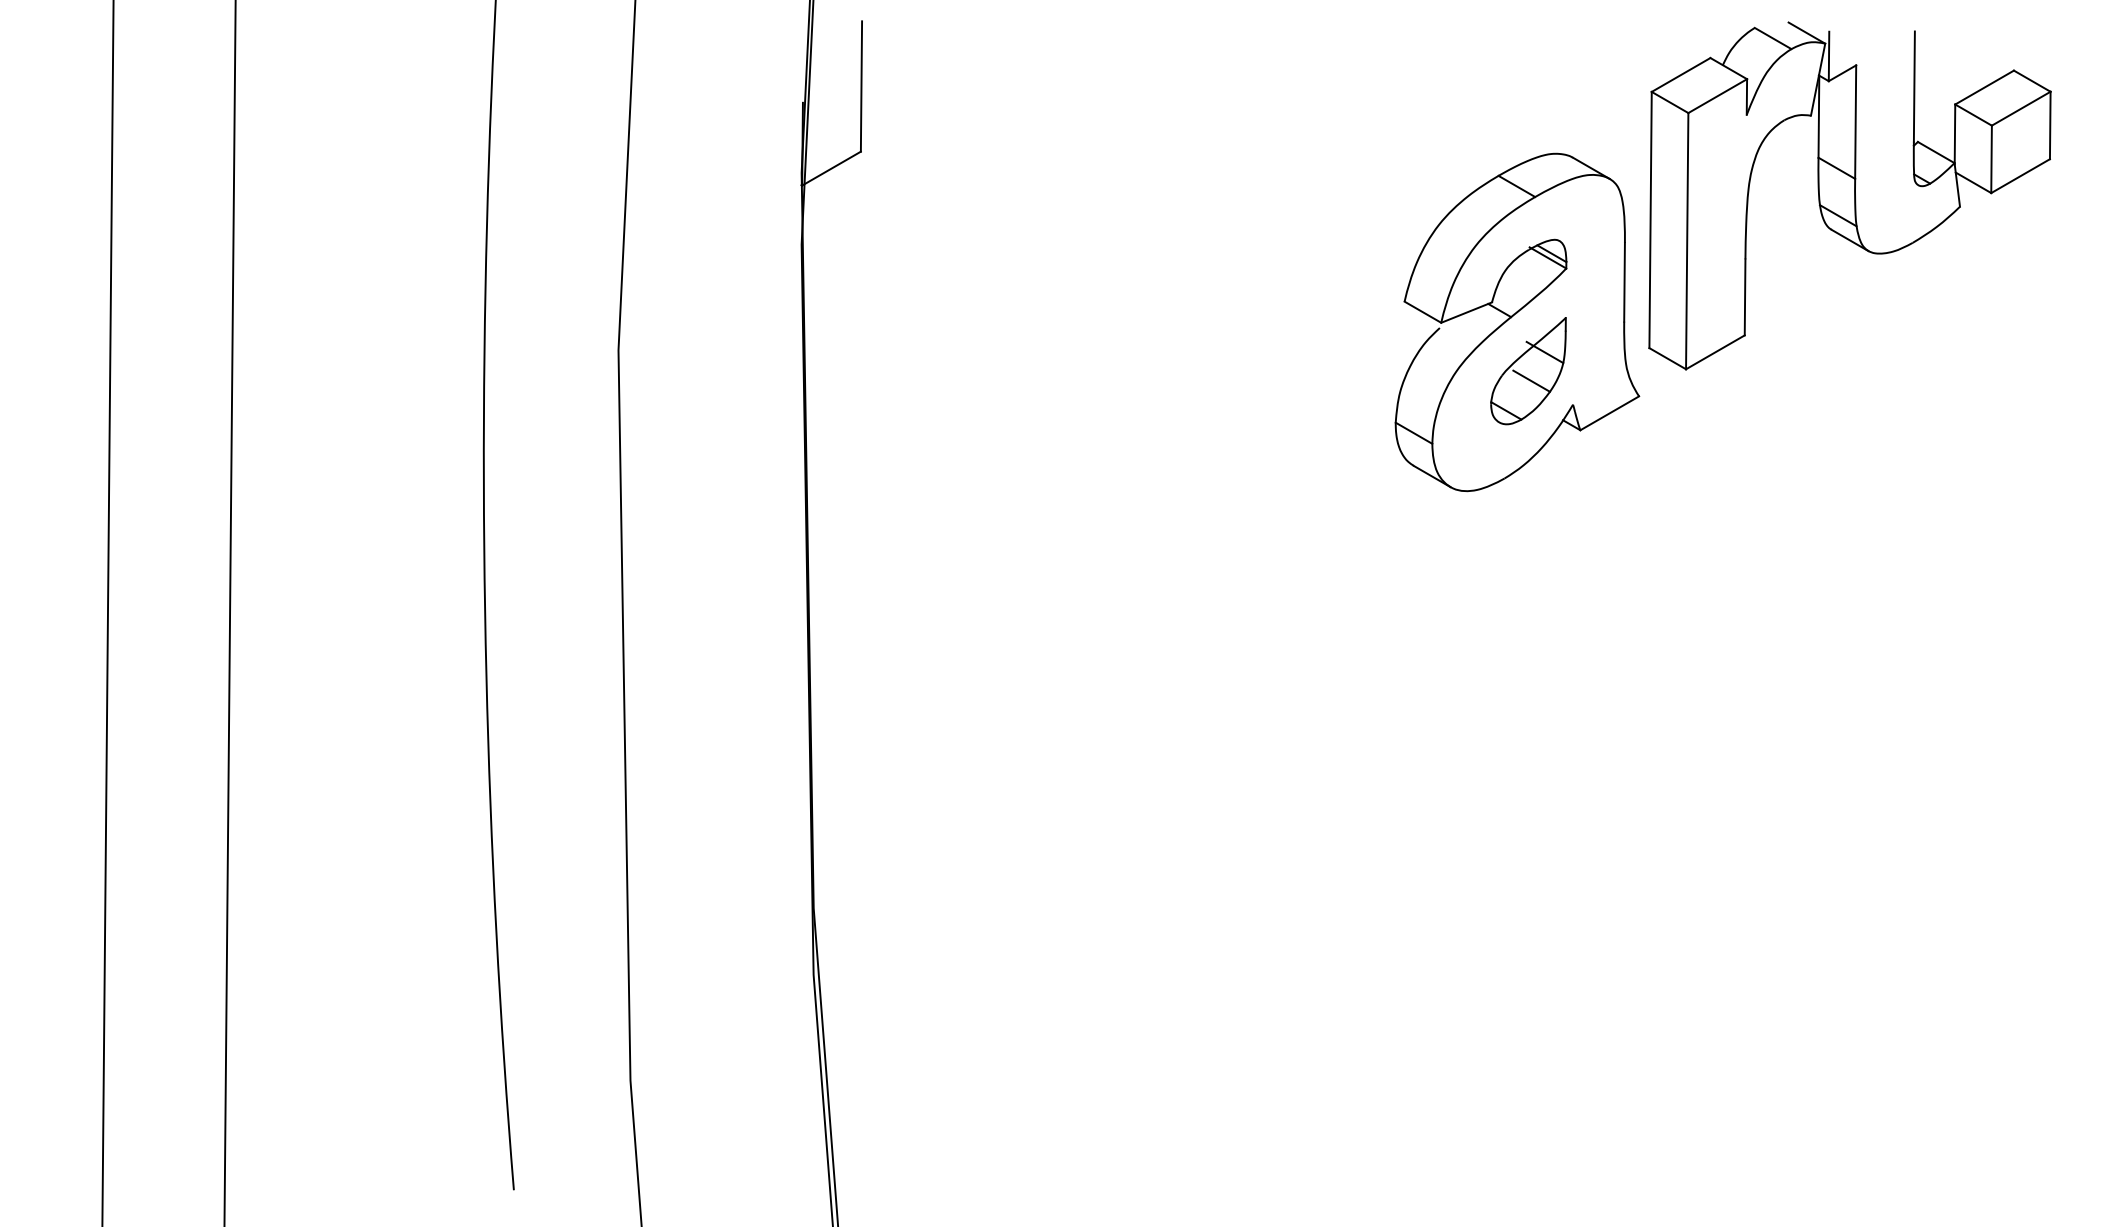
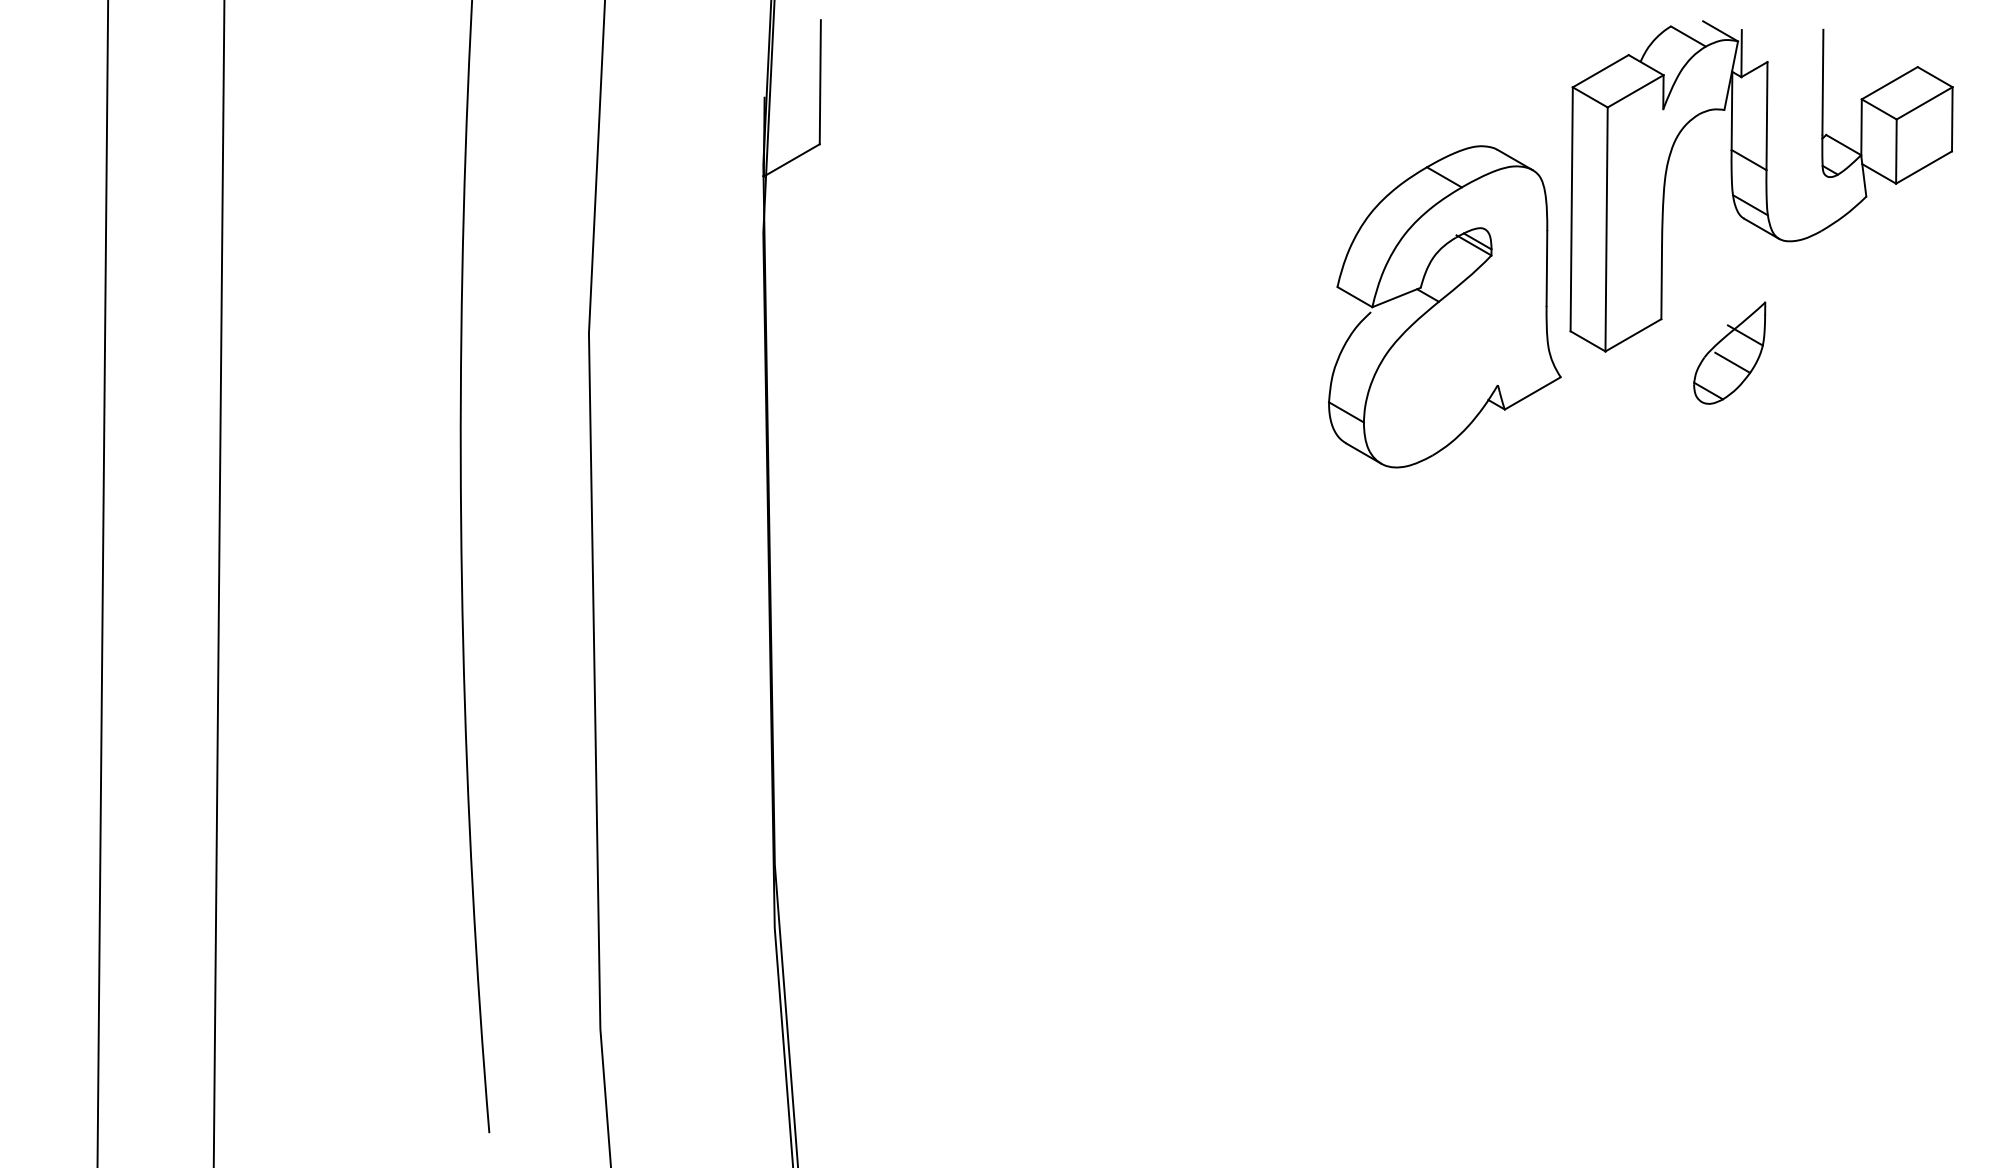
part: (1528, 371) -> (1729, 353), moved

